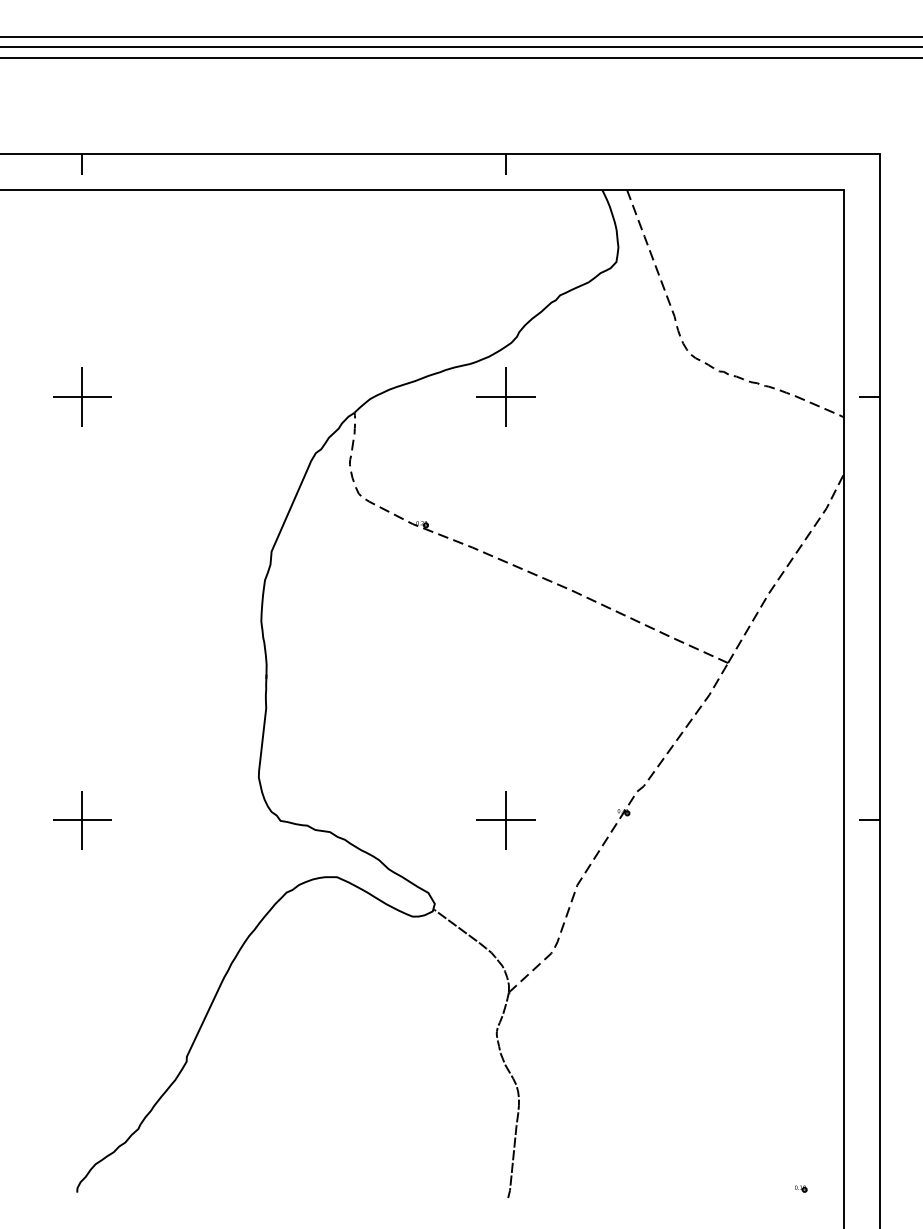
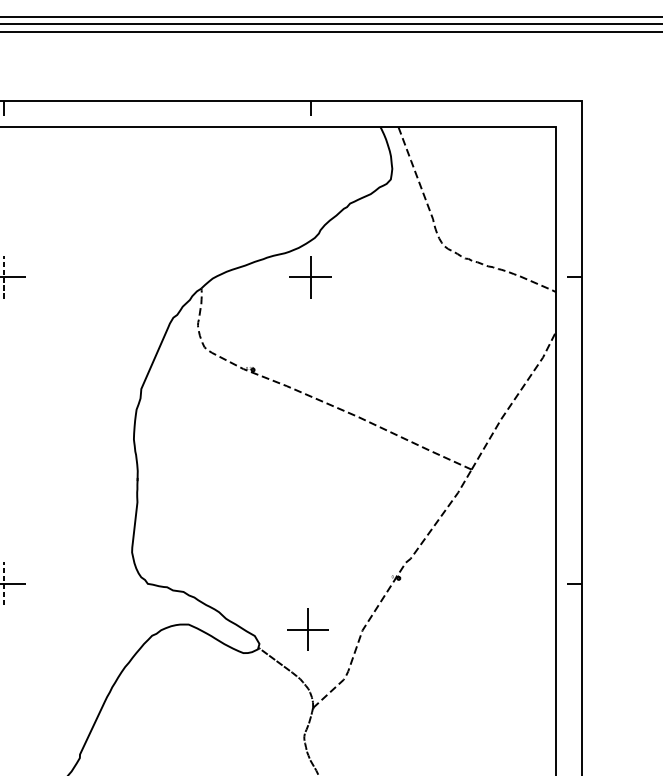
line: (82, 396) -> (4, 276), solid -> dashed
line: (82, 820) -> (4, 583), solid -> dashed
part: (505, 820) -> (307, 629), moved

